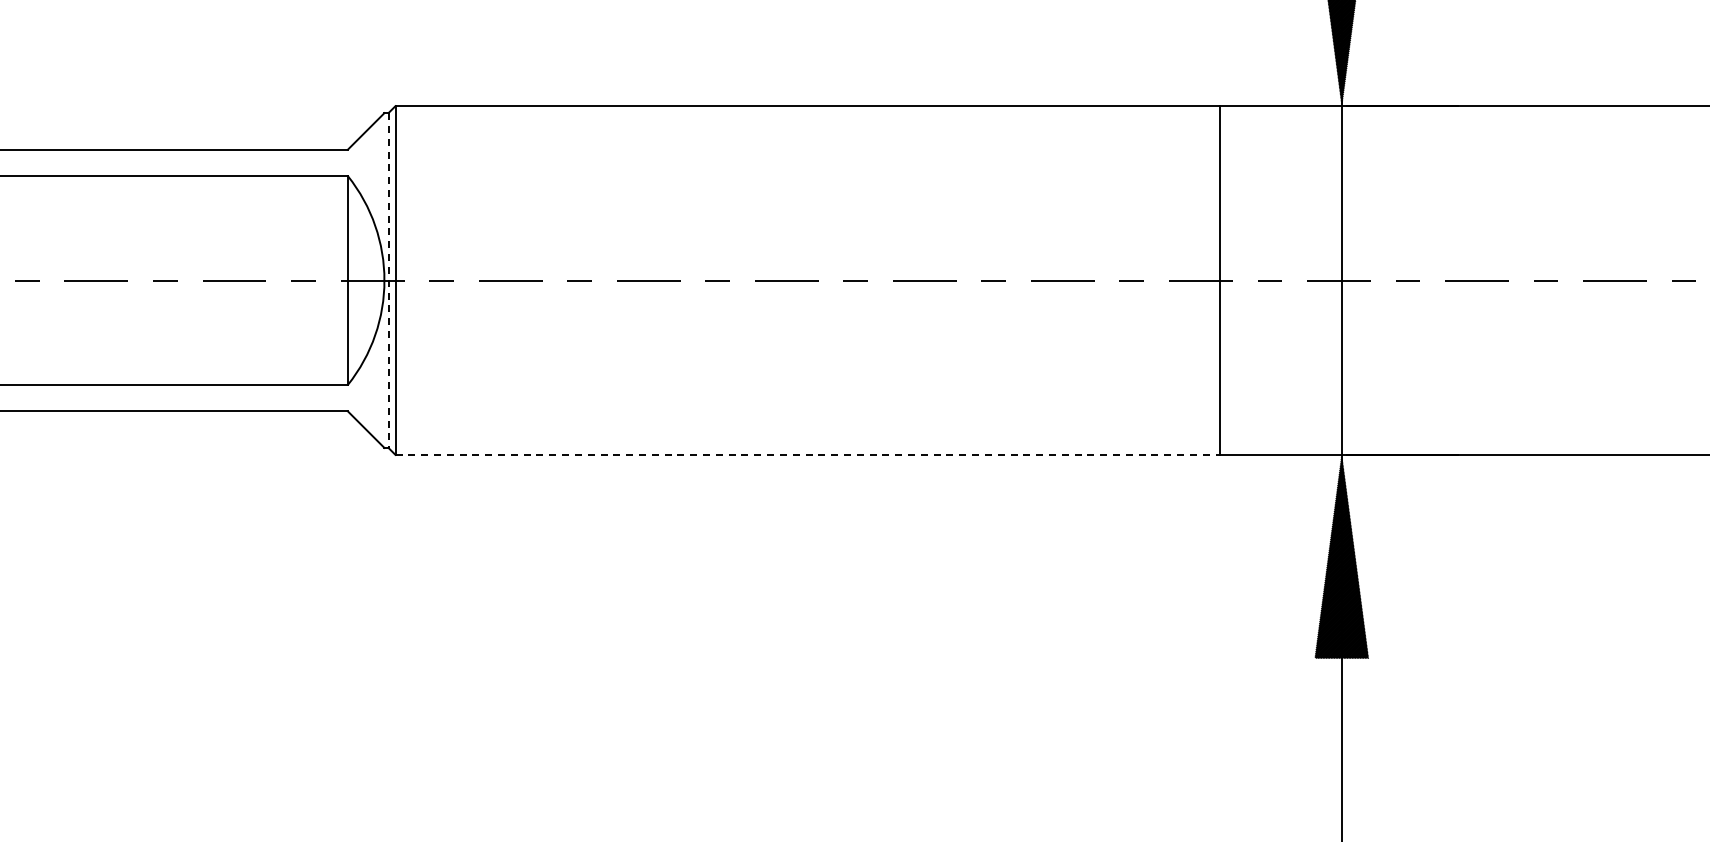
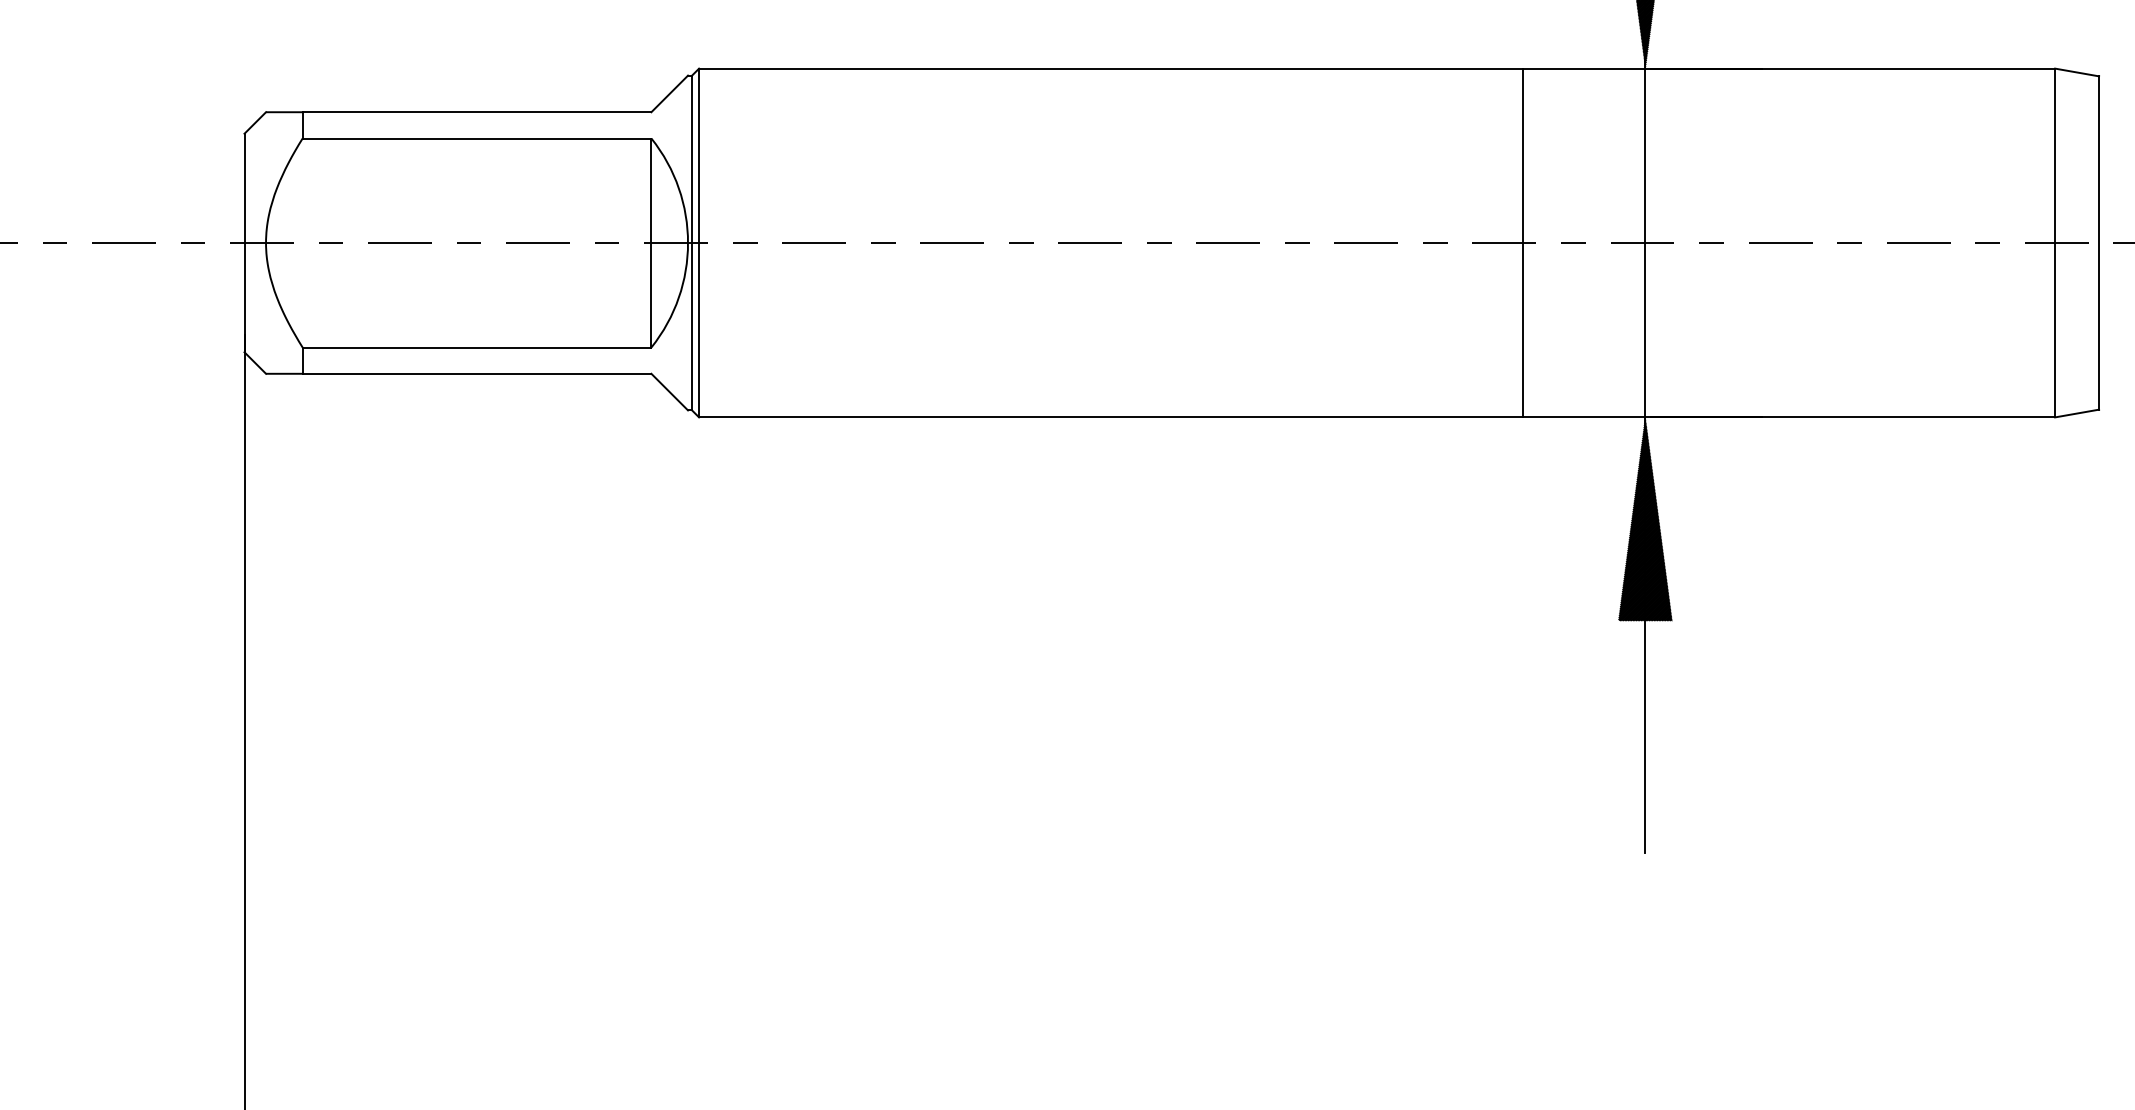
line: (388, 281) -> (692, 243), dashed -> solid
line: (807, 455) -> (1111, 417), dashed -> solid

